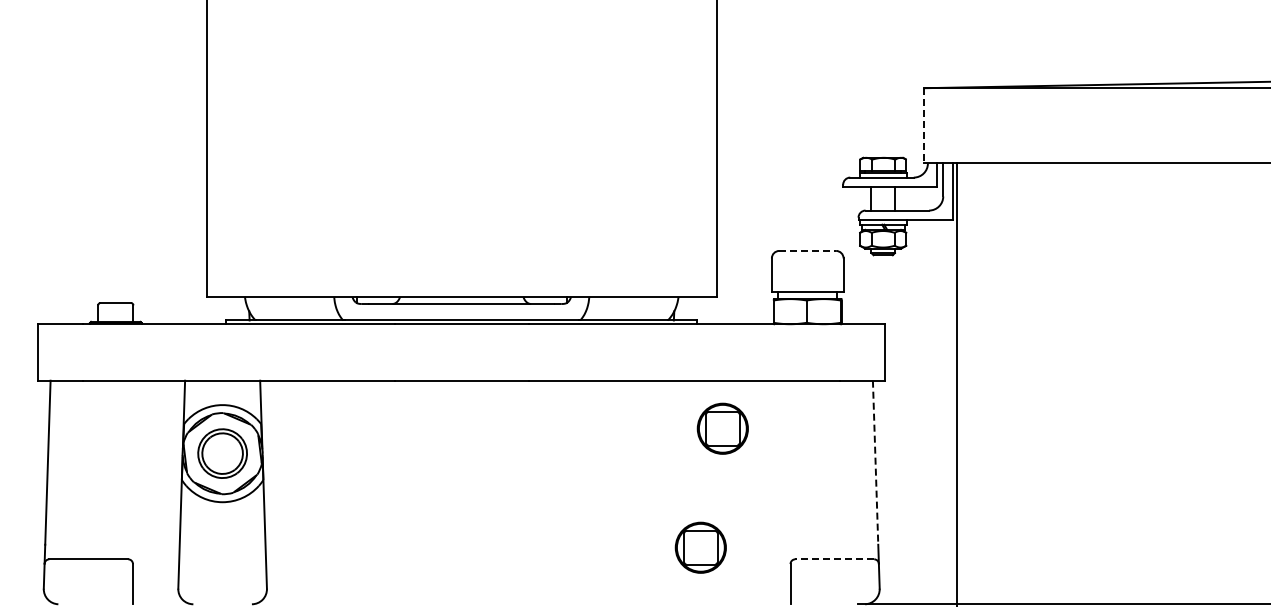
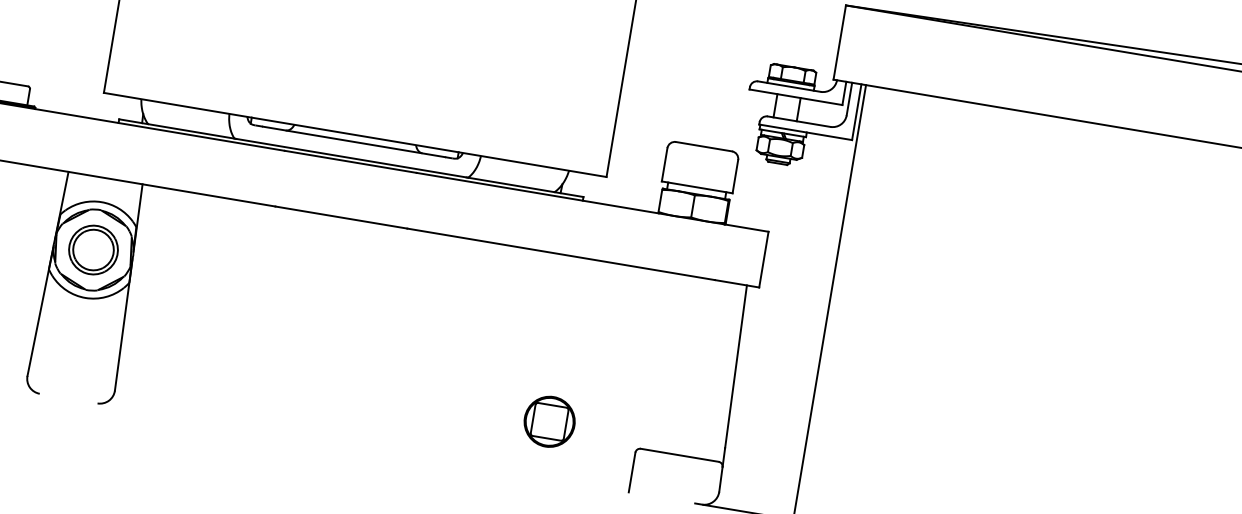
line: (924, 125) -> (839, 42), dashed -> solid
line: (808, 250) -> (704, 146), dashed -> solid
part: (722, 428) -> (590, 307), removed
line: (875, 463) -> (735, 367), dashed -> solid
line: (834, 559) -> (679, 455), dashed -> solid

